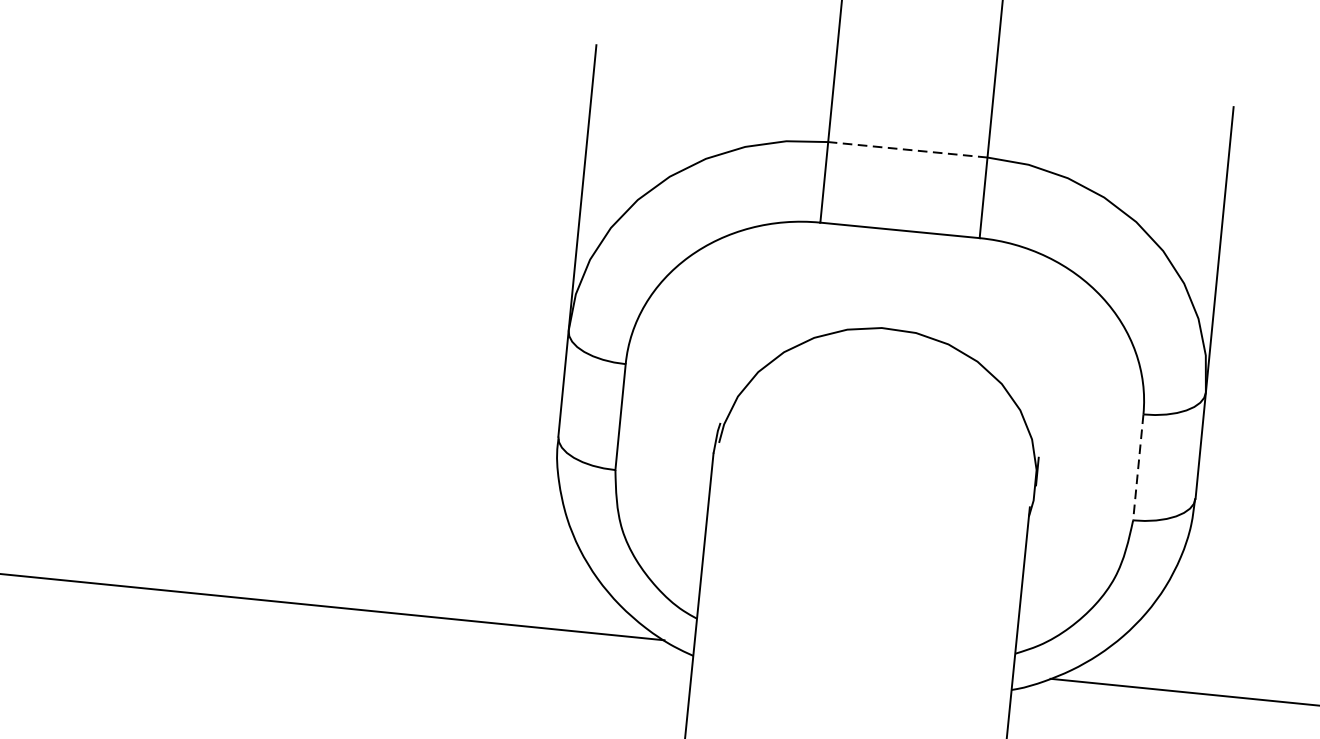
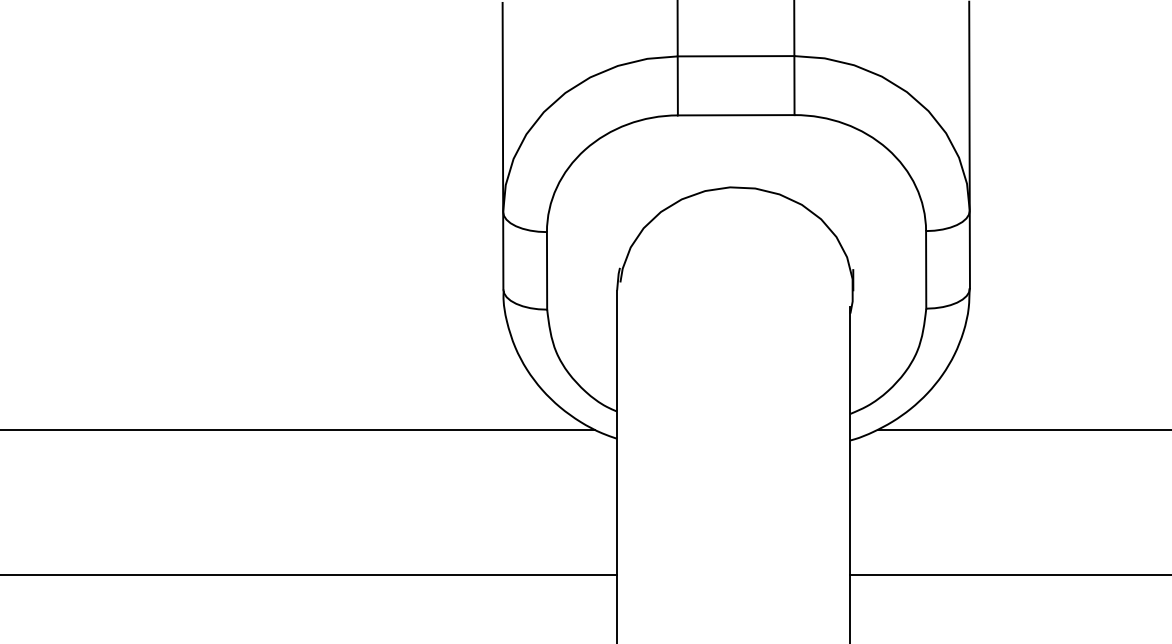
line: (907, 150) -> (735, 56), dashed -> solid
line: (1138, 466) -> (926, 269), dashed -> solid

